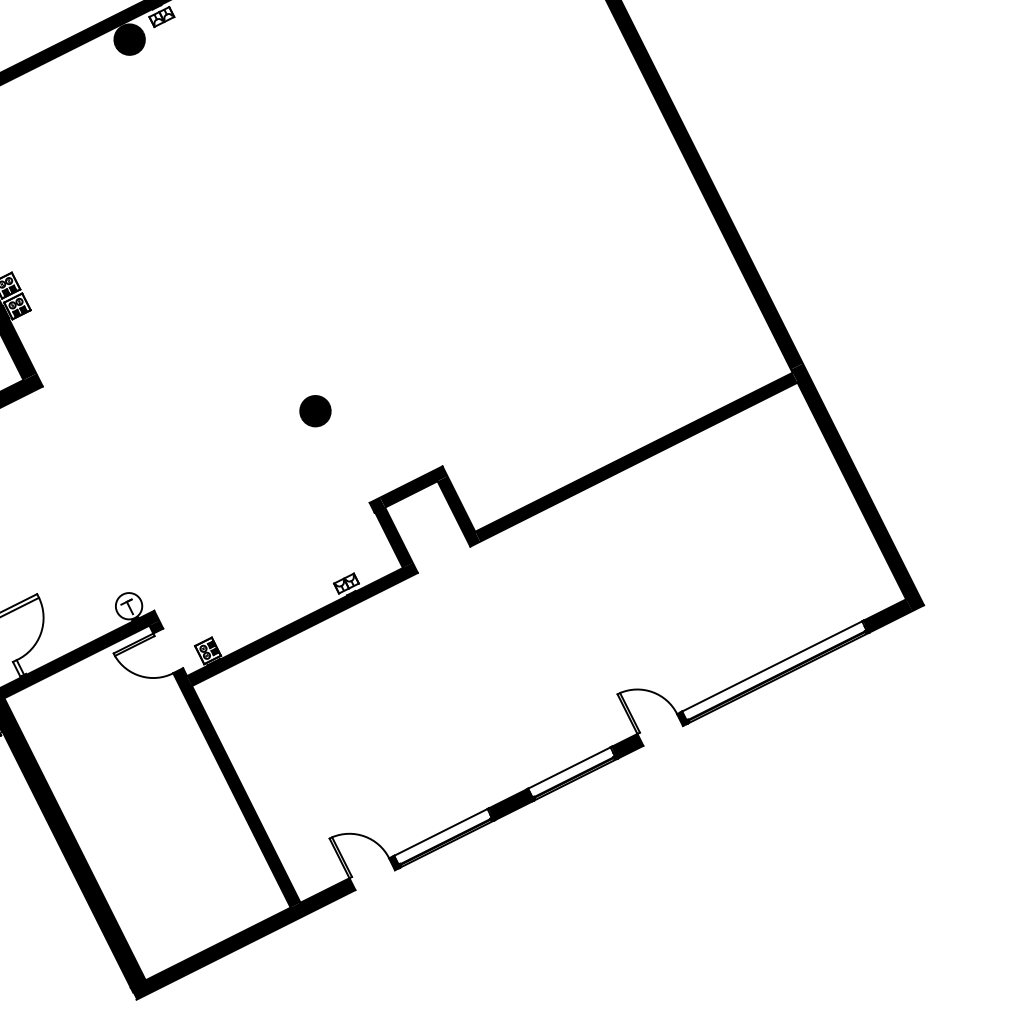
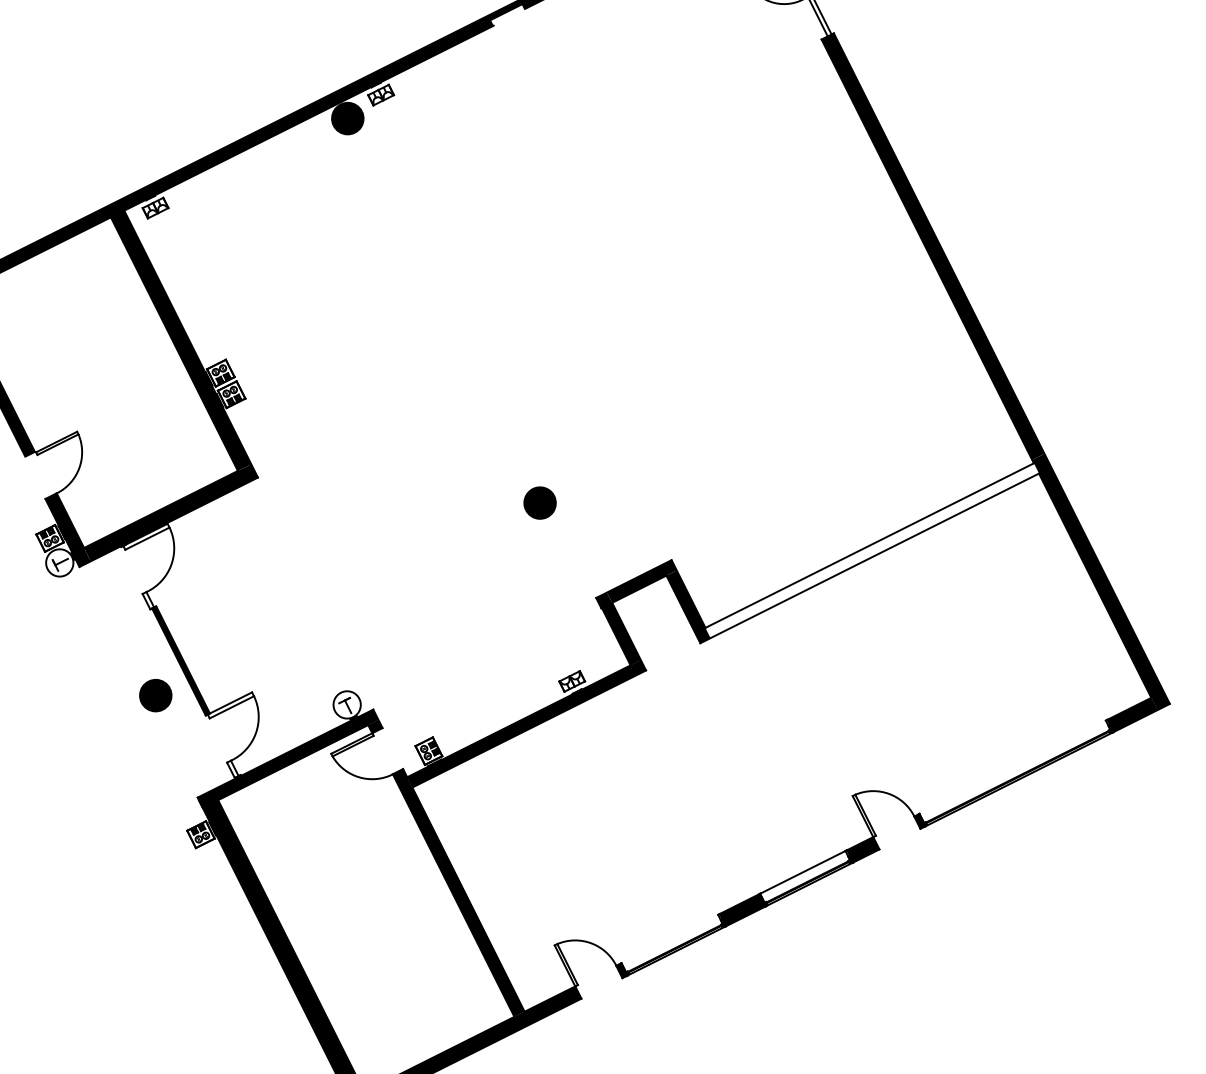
fill: (636, 457) -> (872, 550), removed
line: (772, 665) -> (1013, 766), removed
line: (441, 831) -> (670, 938), removed

